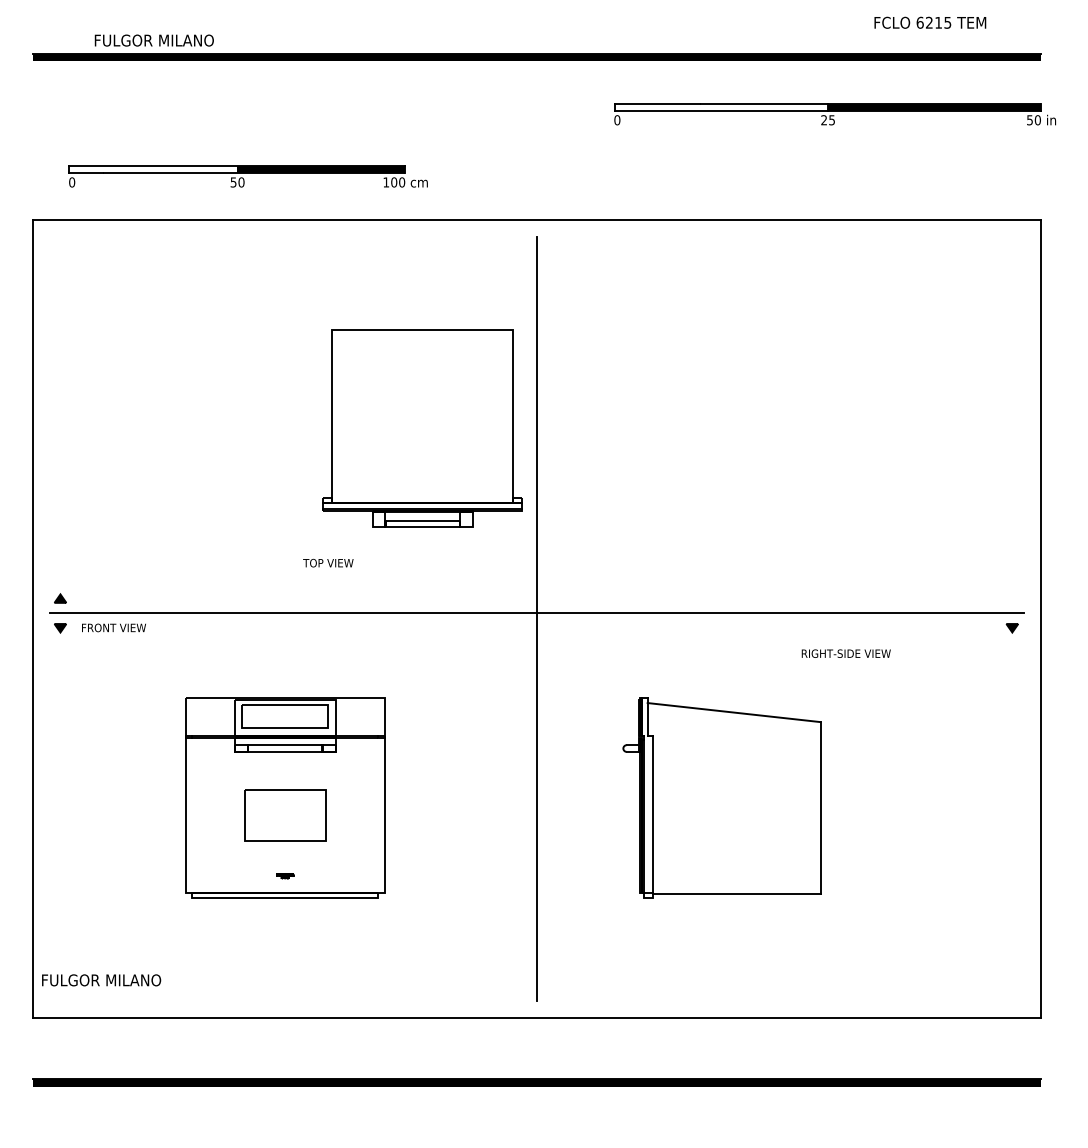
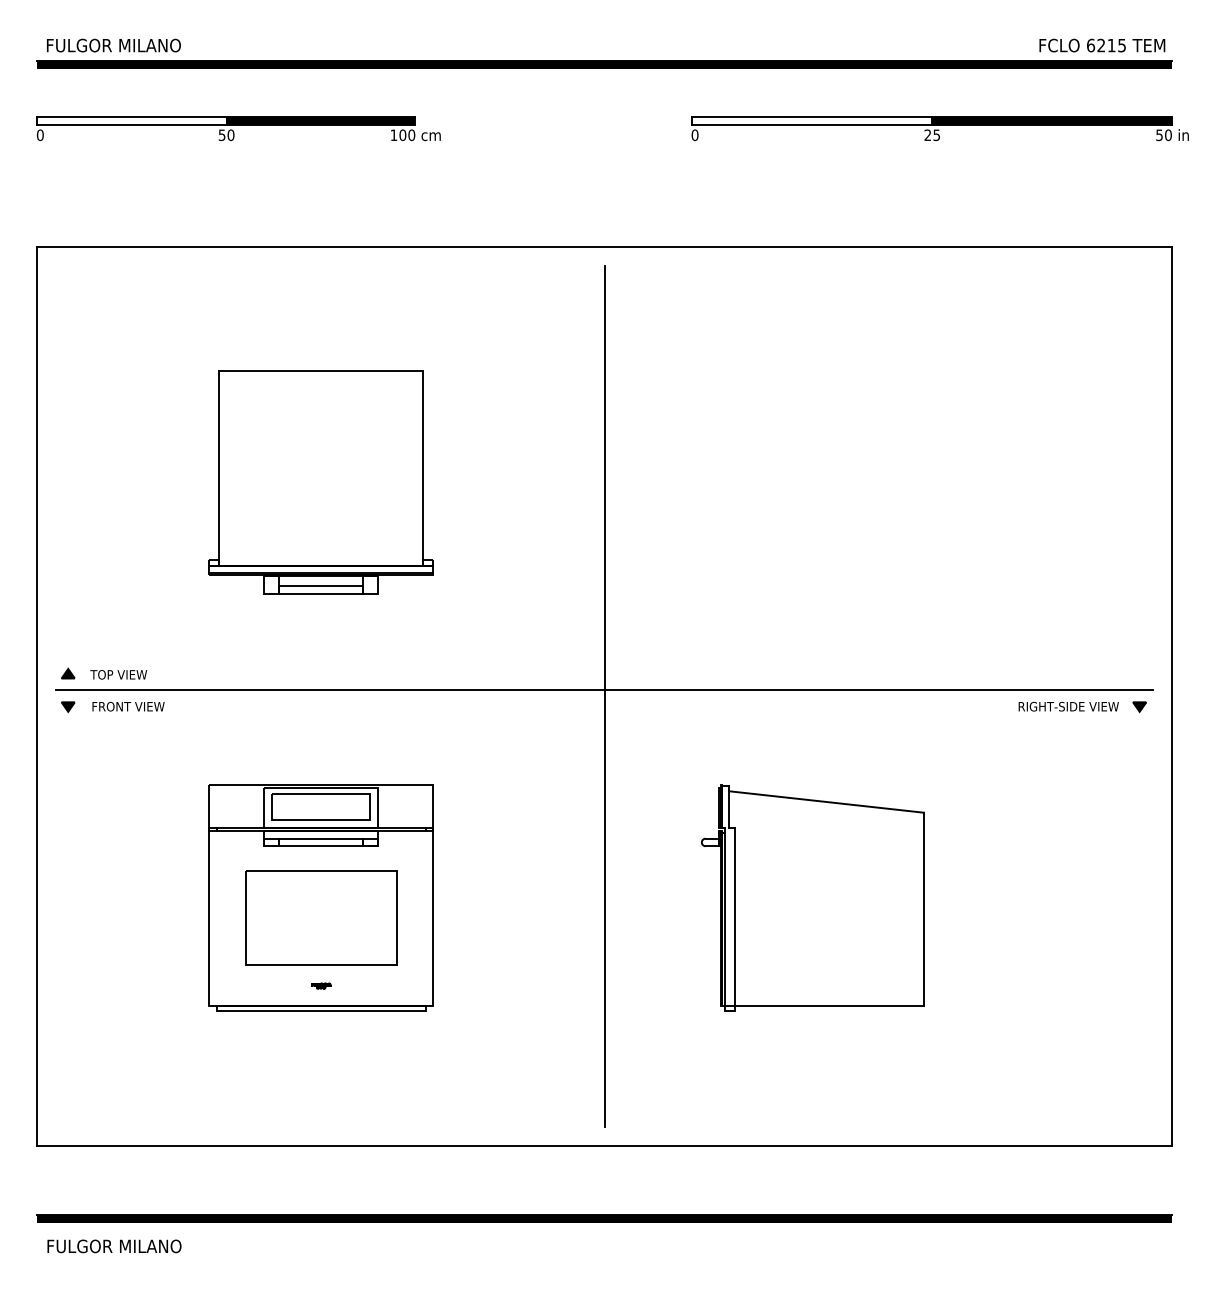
text: (930, 22) -> (1102, 45), moved
text: (153, 40) -> (113, 45), moved
part: (248, 176) -> (238, 128), moved
part: (422, 428) -> (320, 482), moved
text: (328, 562) -> (118, 674), moved
text: (846, 653) -> (1068, 706), moved
part: (285, 815) -> (321, 917), size x1.67
text: (101, 980) -> (114, 1246), moved

